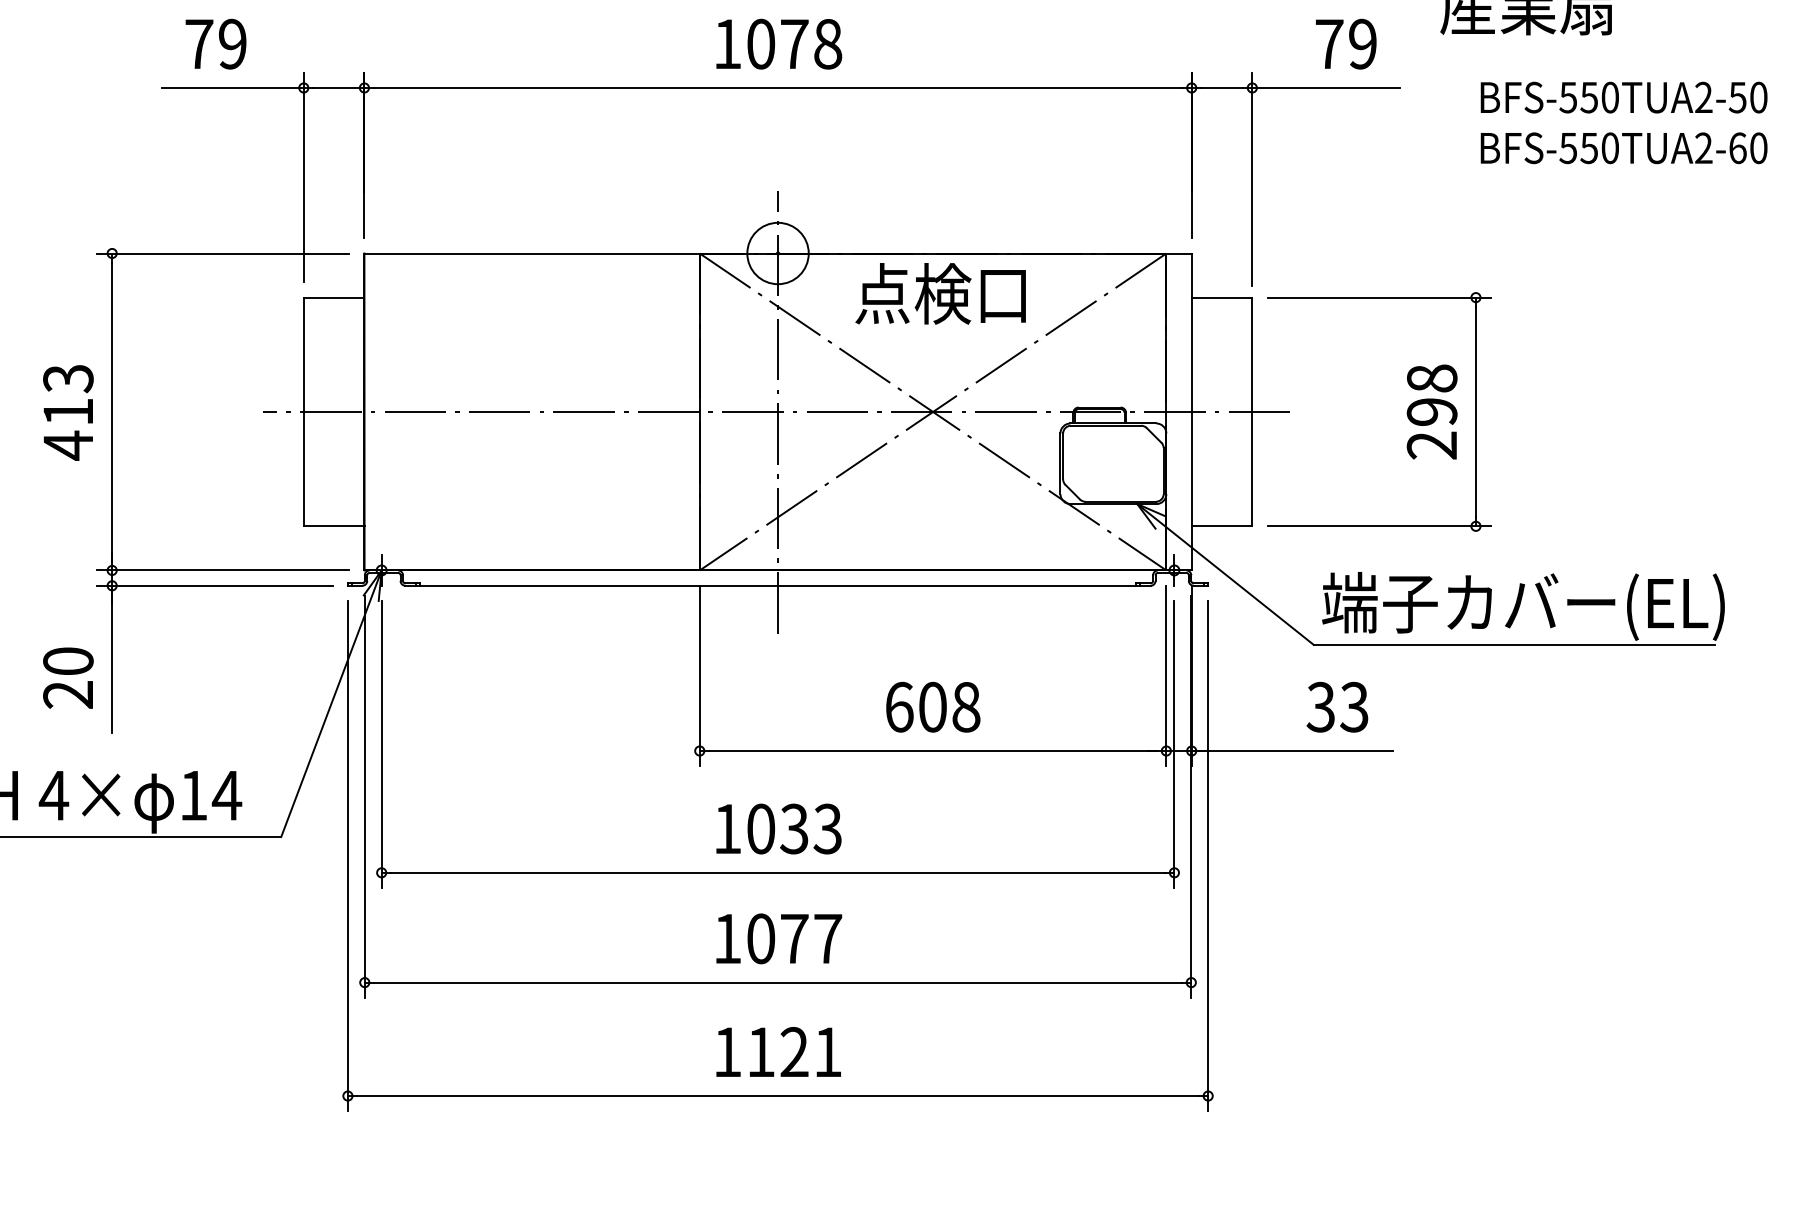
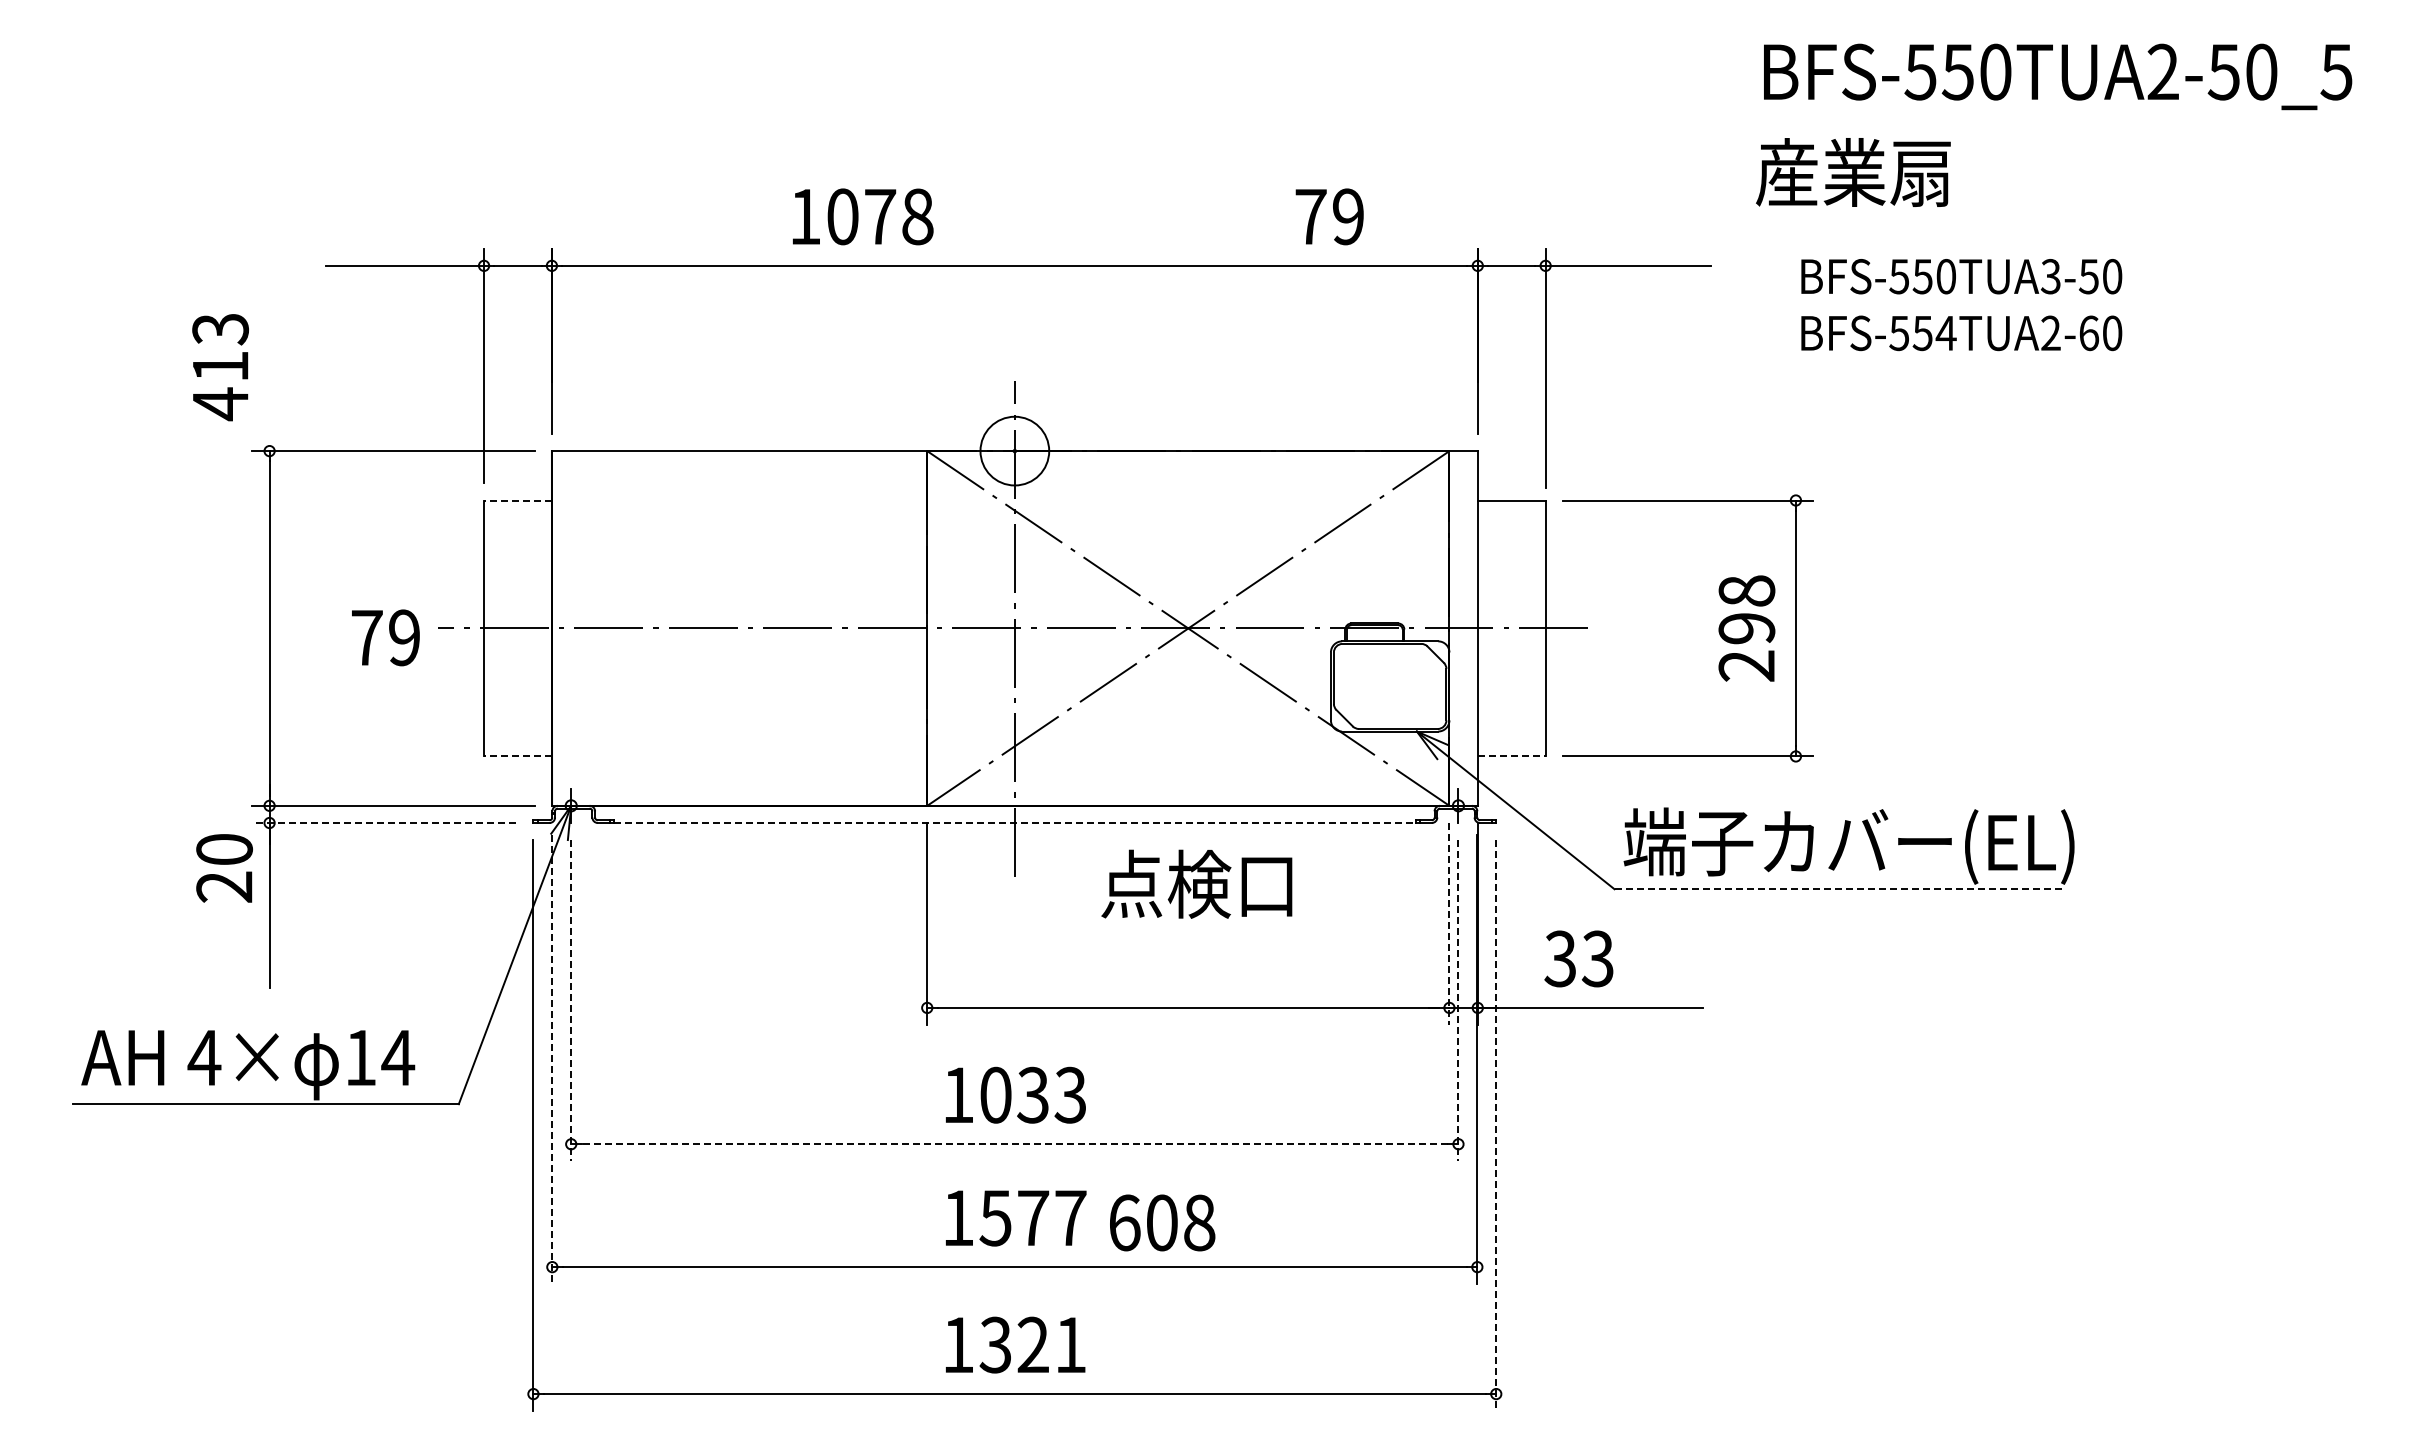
text: (215, 43) -> (385, 637), moved
text: (779, 43) -> (863, 216), moved
text: (1346, 43) -> (1329, 216), moved
text: (1703, 97) -> (2050, 276), BFS-550TUA2-50 -> BFS-550TUA3-50
text: (1609, 148) -> (1945, 333), BFS-550TUA2-60 -> BFS-554TUA2-60
text: (940, 293) -> (1196, 883), moved
line: (333, 297) -> (517, 500), solid -> dashed
text: (68, 412) -> (220, 367), moved
line: (333, 526) -> (517, 756), solid -> dashed
line: (1222, 526) -> (1512, 756), solid -> dashed
line: (214, 586) -> (384, 823), solid -> dashed
line: (778, 586) -> (1015, 823), solid -> dashed
line: (1514, 645) -> (1839, 889), solid -> dashed
line: (1166, 676) -> (1449, 924), solid -> dashed
text: (68, 678) -> (224, 868), moved
text: (933, 706) -> (1162, 1222), moved
text: (1337, 706) -> (1578, 958), moved
line: (381, 744) -> (571, 1000), solid -> dashed
line: (1174, 744) -> (1458, 1000), solid -> dashed
line: (364, 797) -> (552, 1059), solid -> dashed
line: (1208, 856) -> (1496, 1125), solid -> dashed
line: (777, 873) -> (1014, 1144), solid -> dashed
text: (760, 938) -> (995, 1217), 1077 -> 1577
text: (759, 1051) -> (994, 1344), 1121 -> 1321

